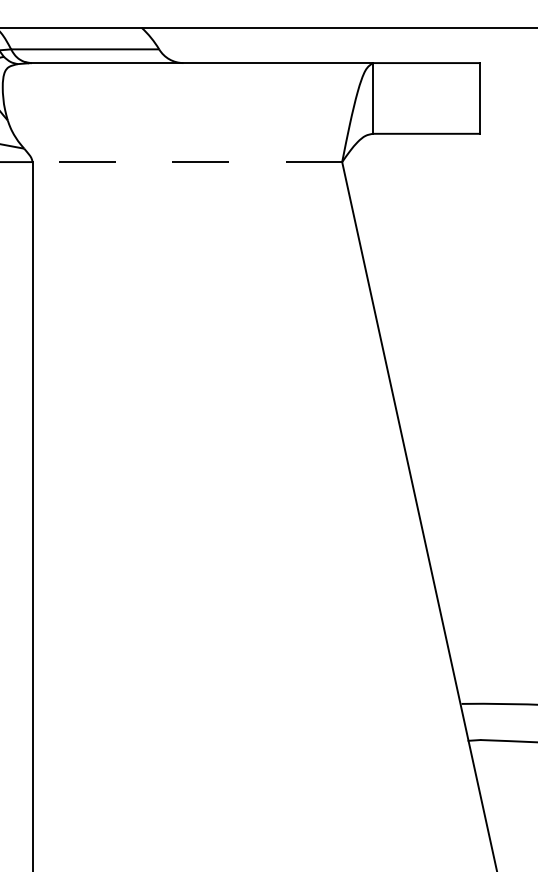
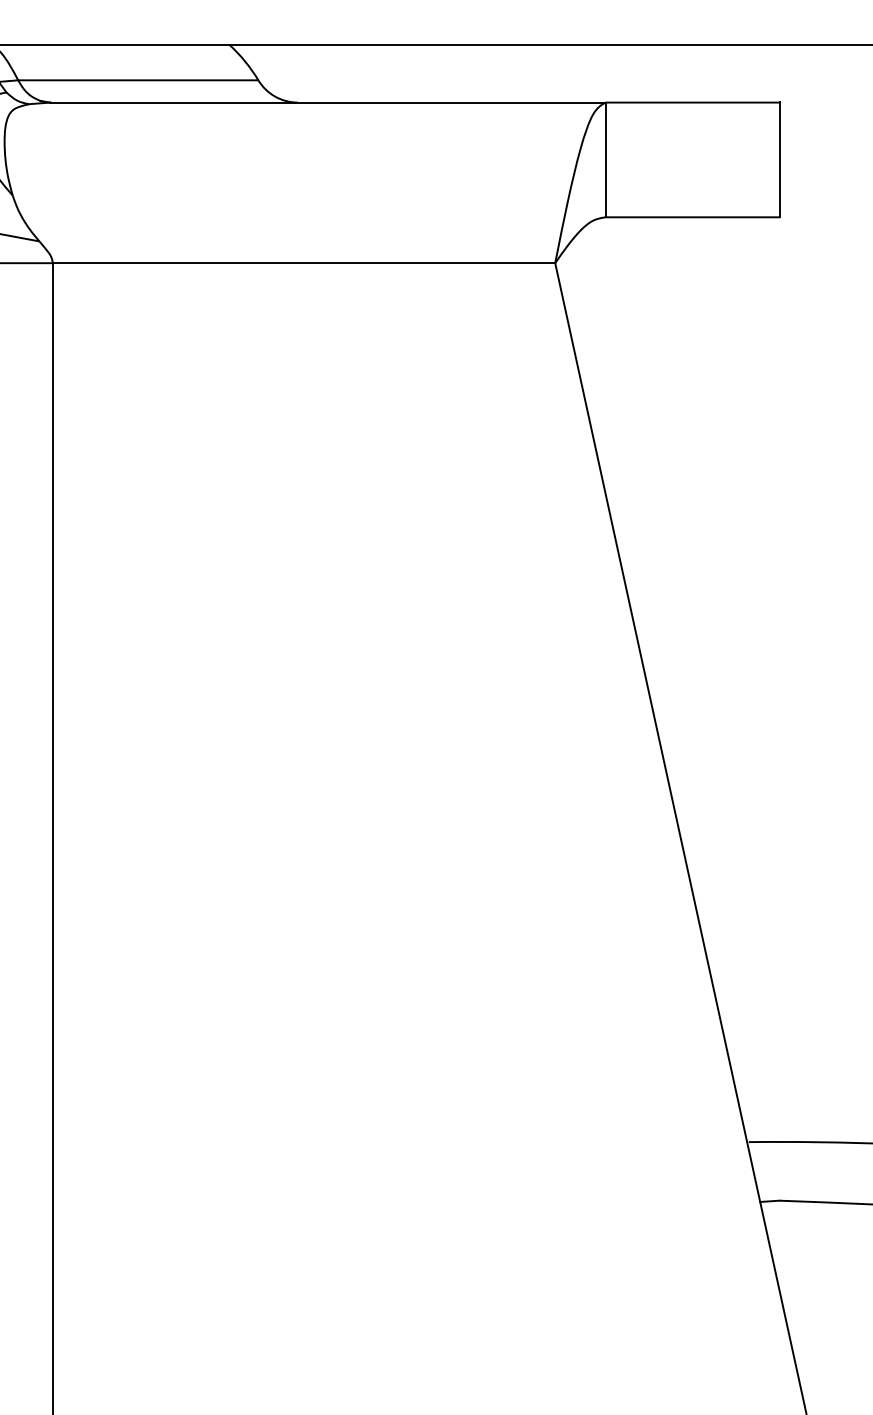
line: (187, 162) -> (304, 263), dashed -> solid

